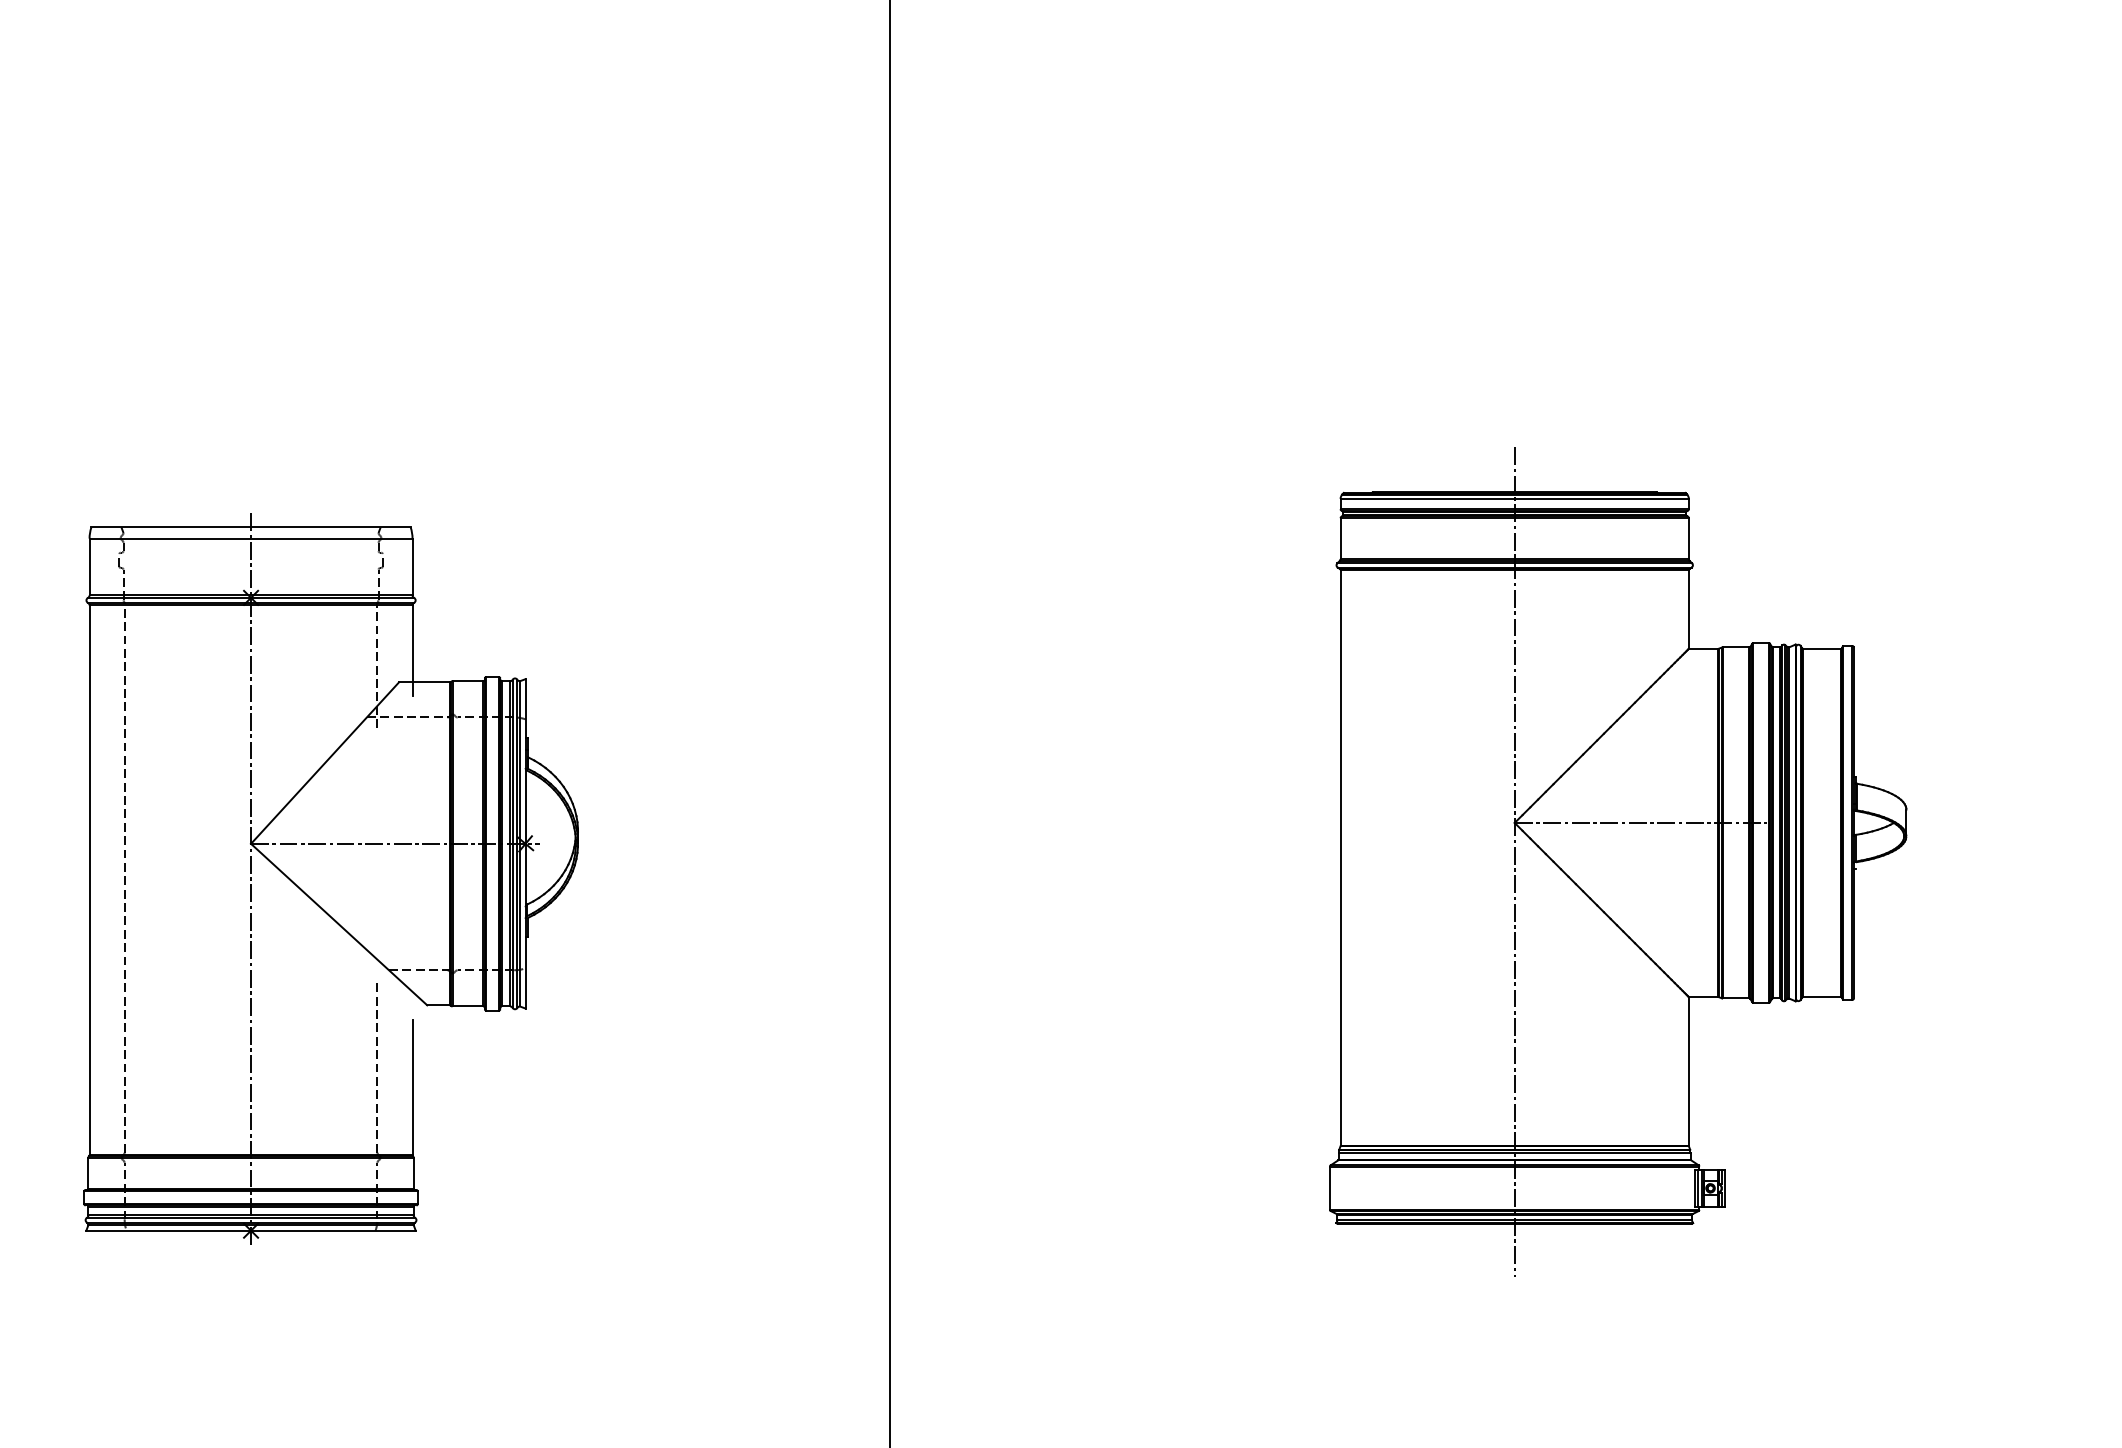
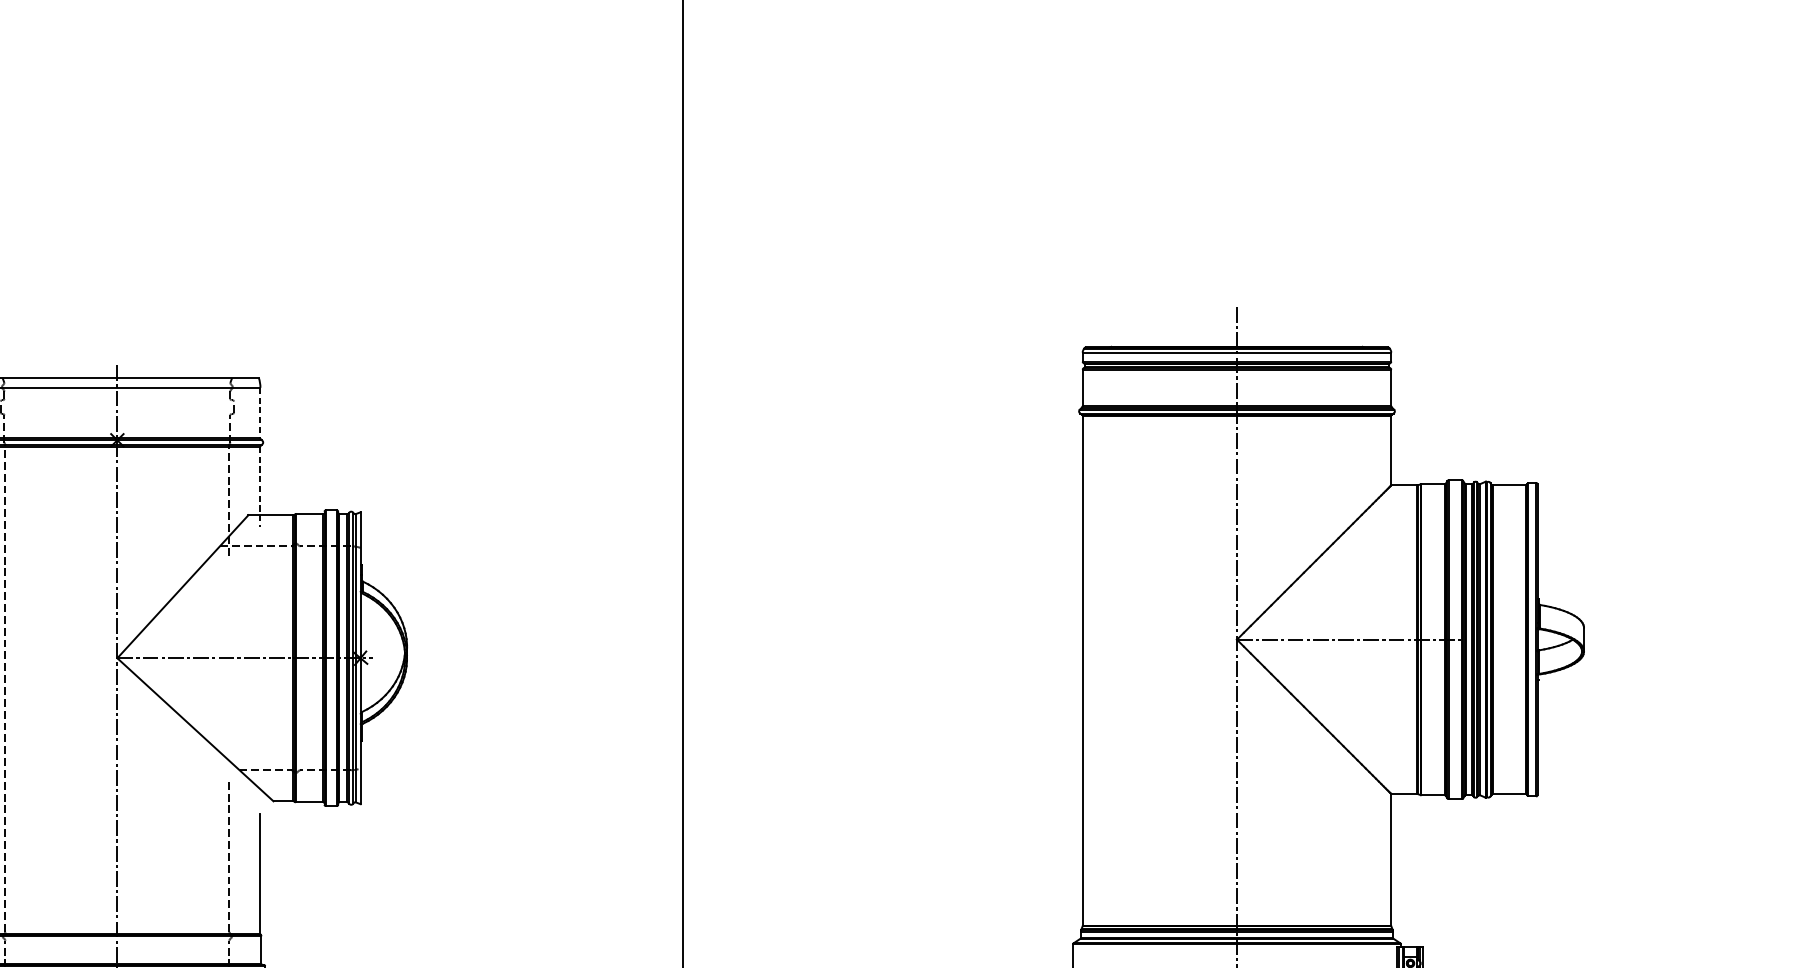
line: (412, 567) -> (260, 413), solid -> dashed
line: (412, 651) -> (260, 487), solid -> dashed

